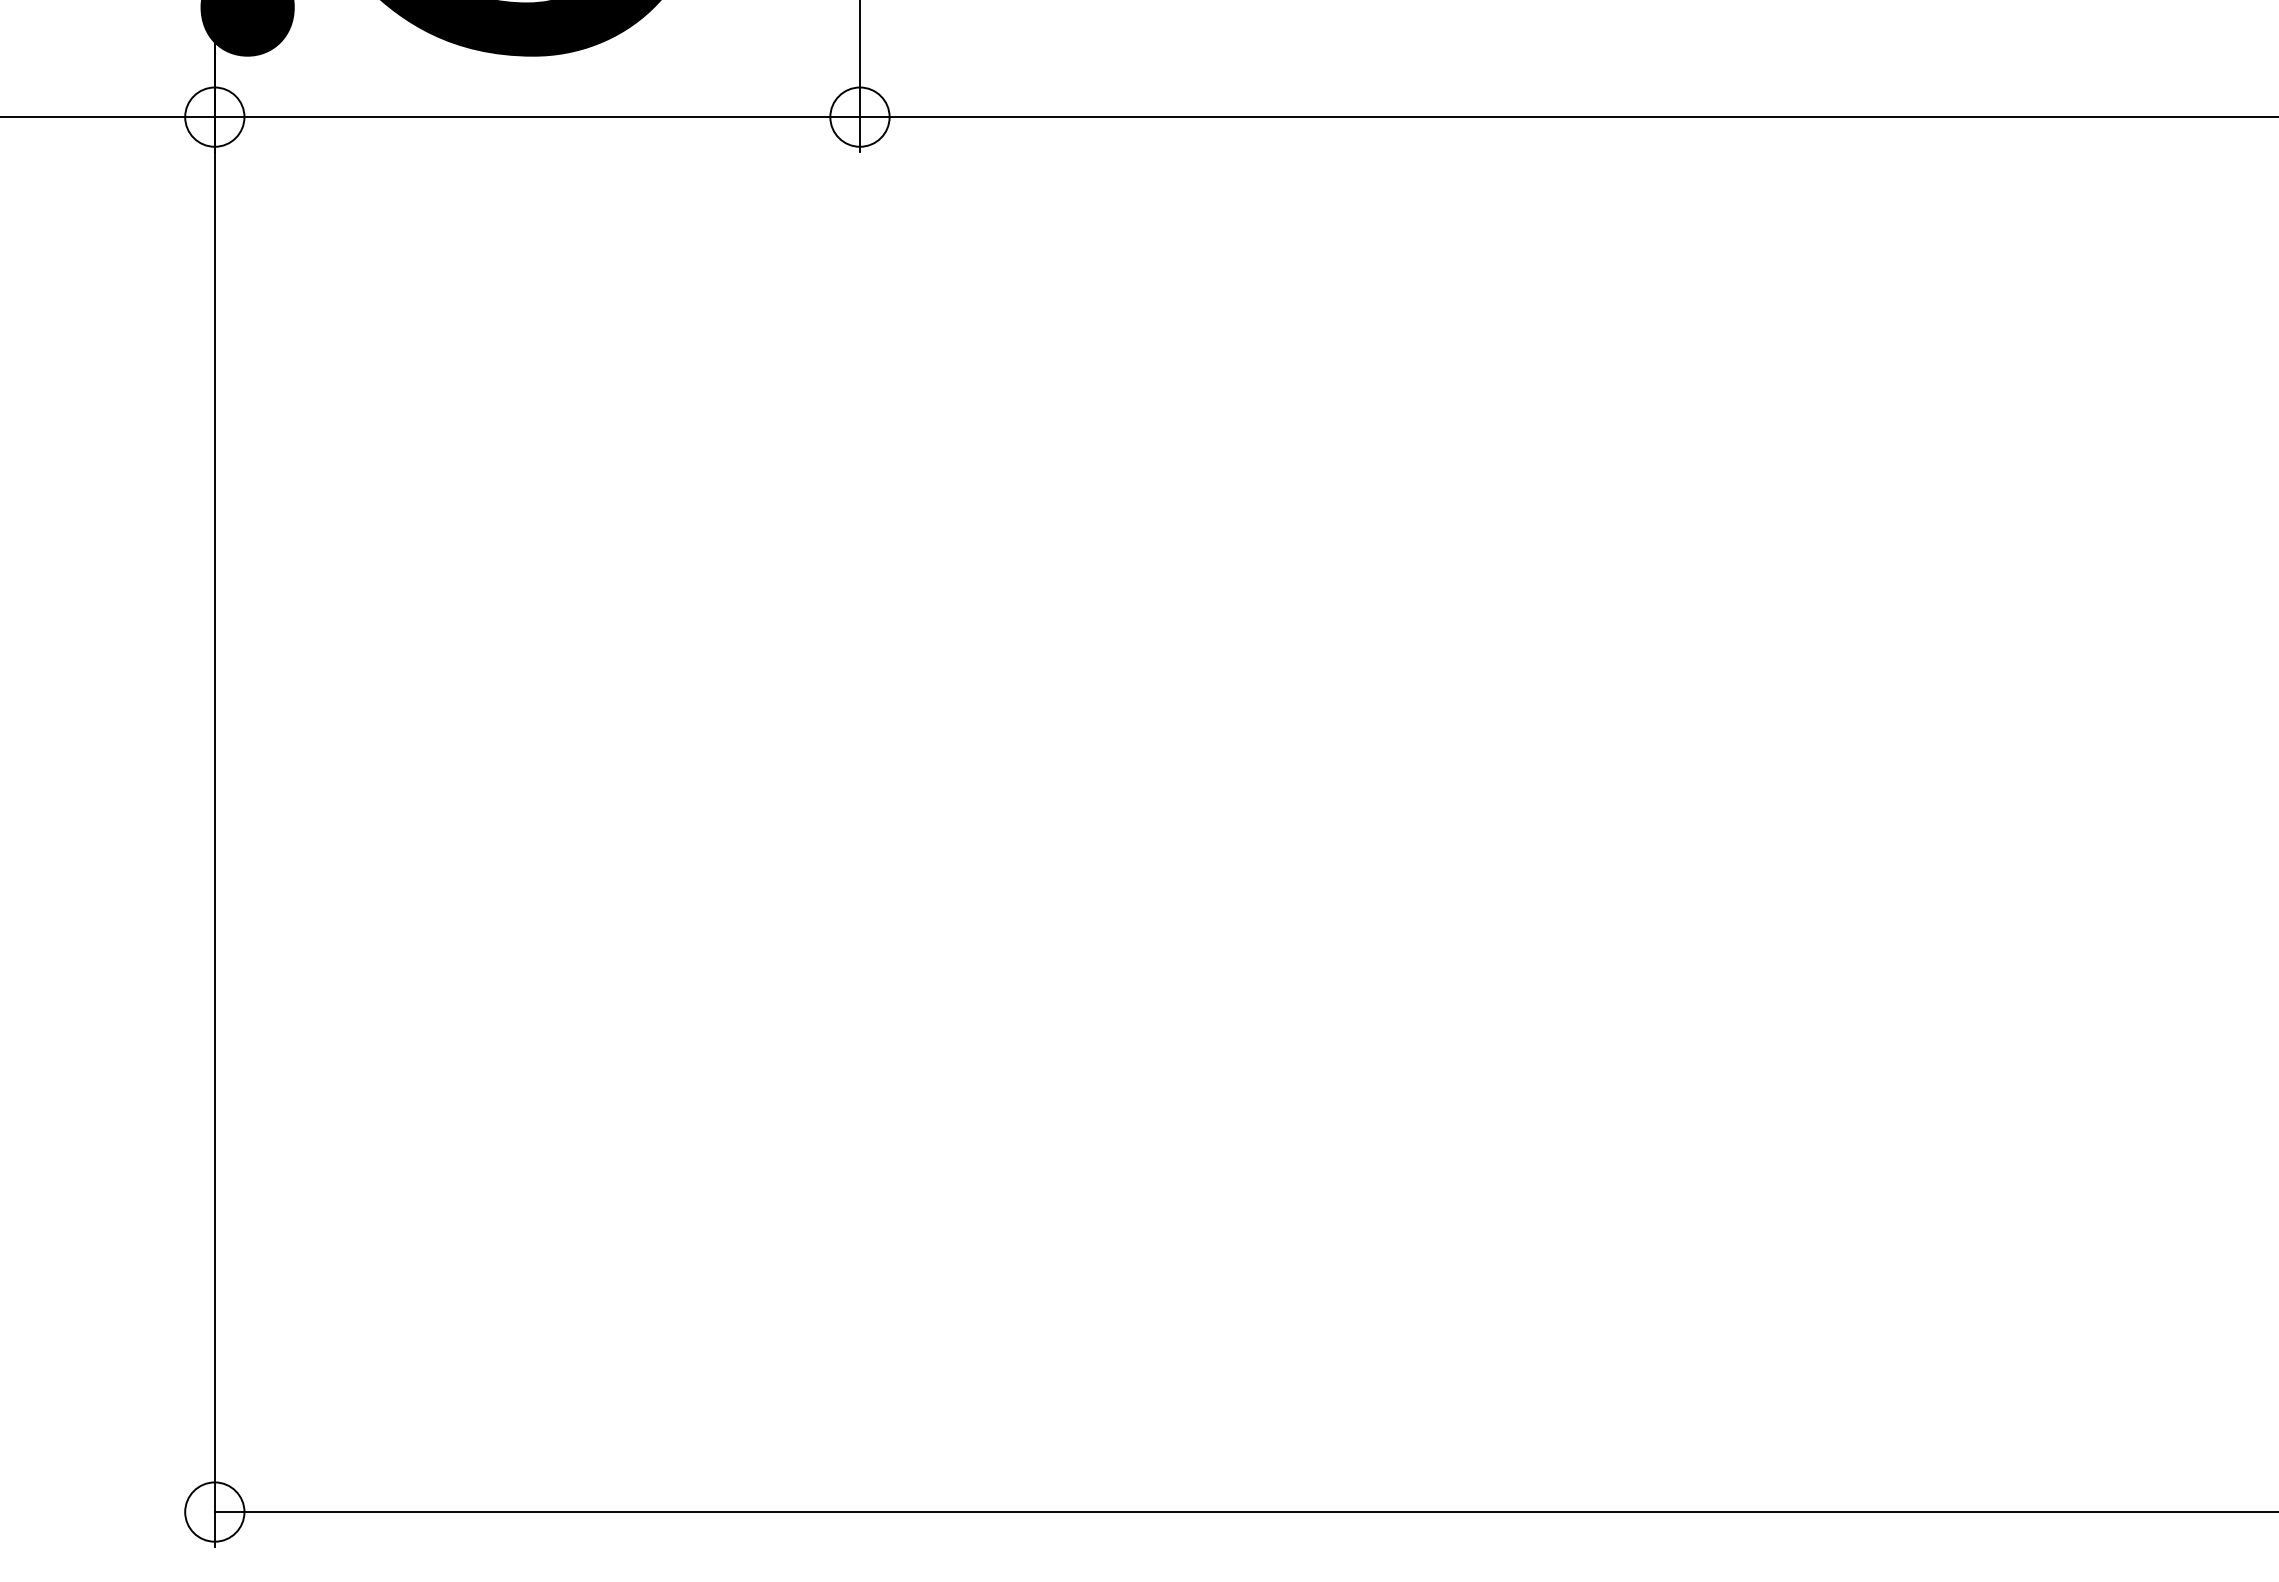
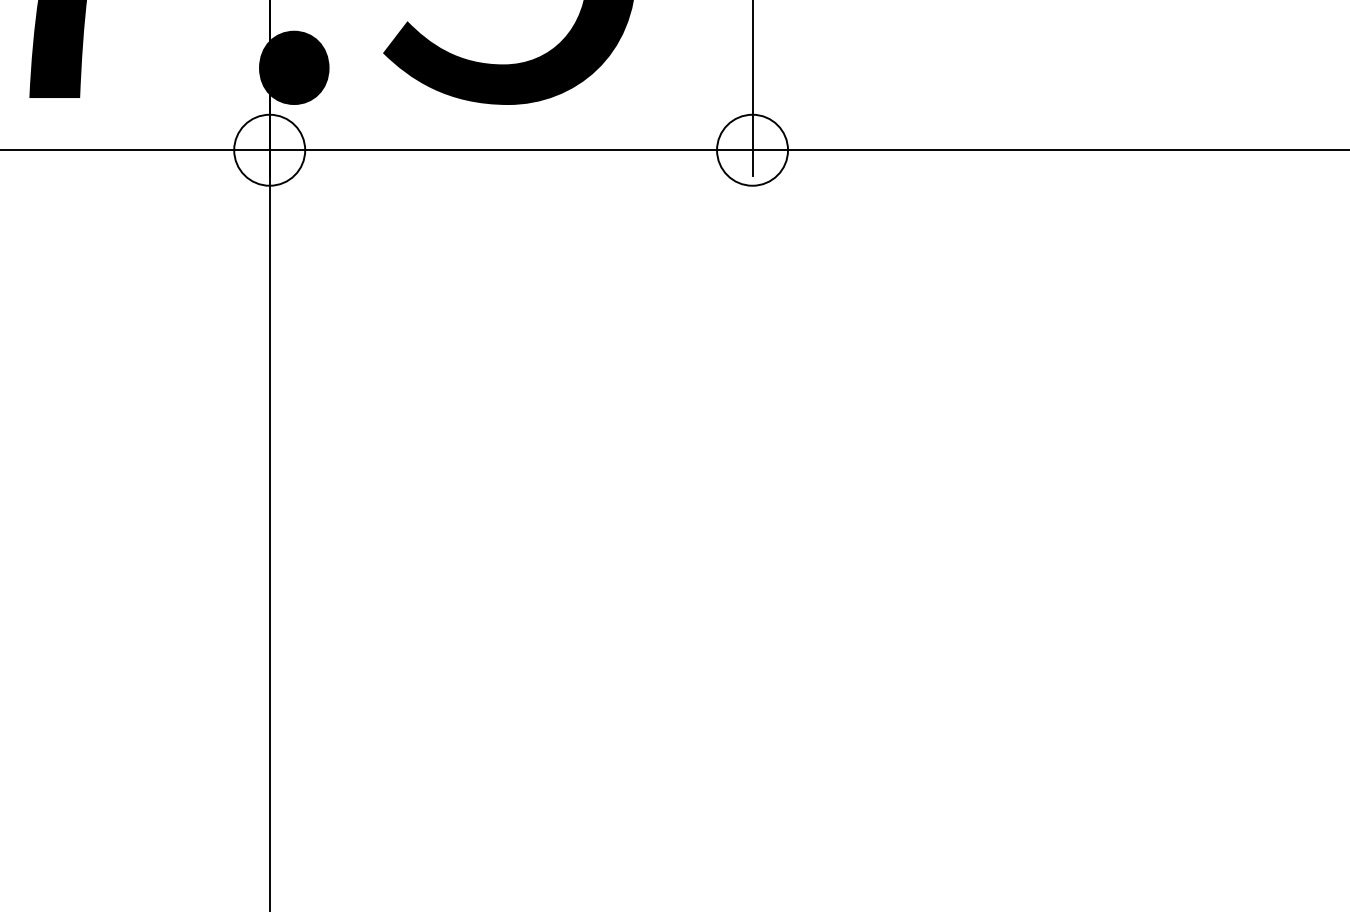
circle: (214, 116) -> (269, 149), size x1.6
circle: (859, 116) -> (752, 149), size x1.6

